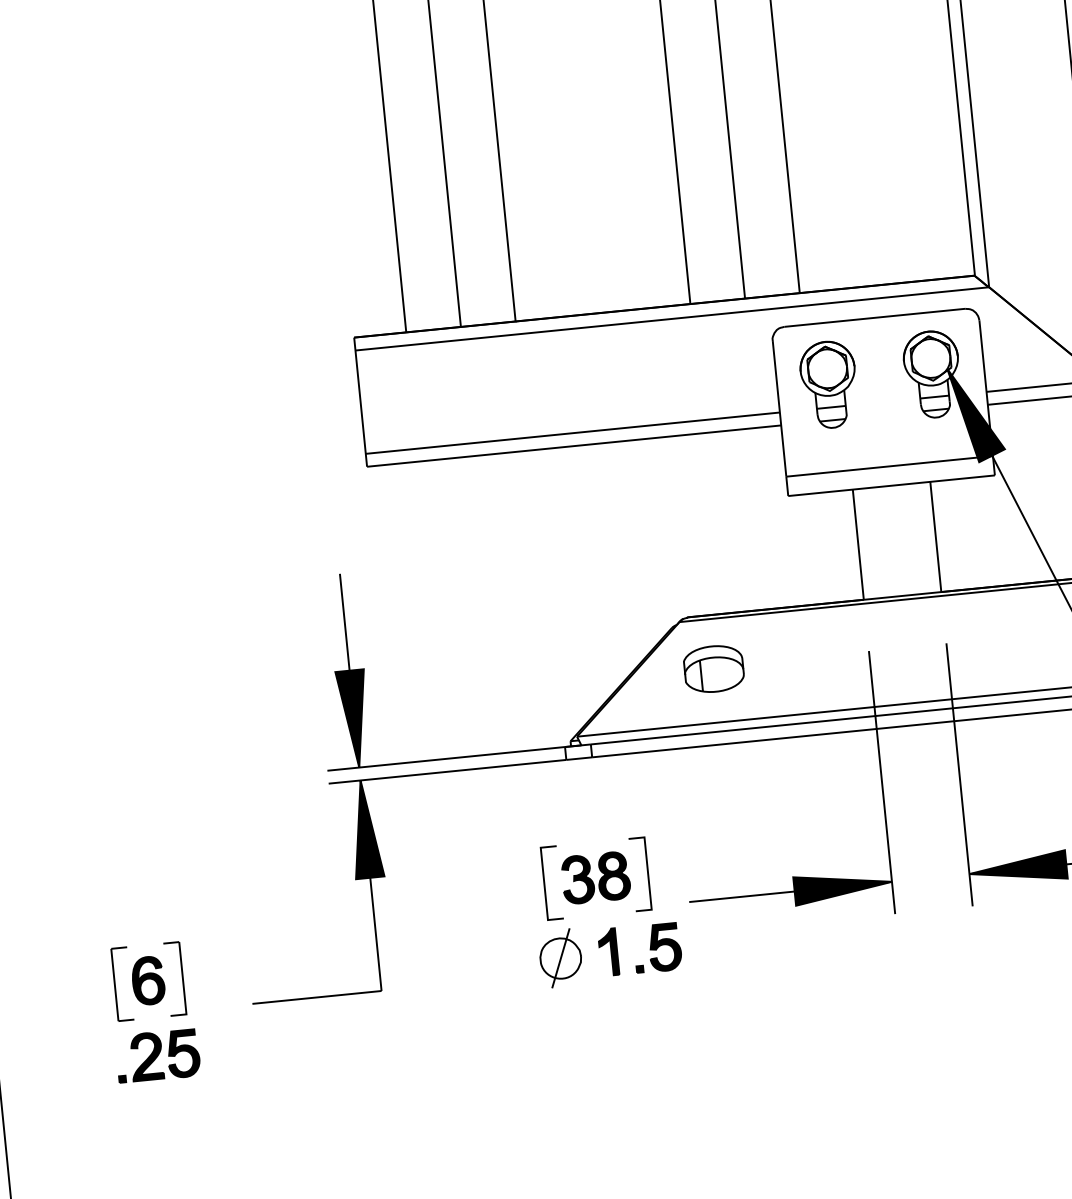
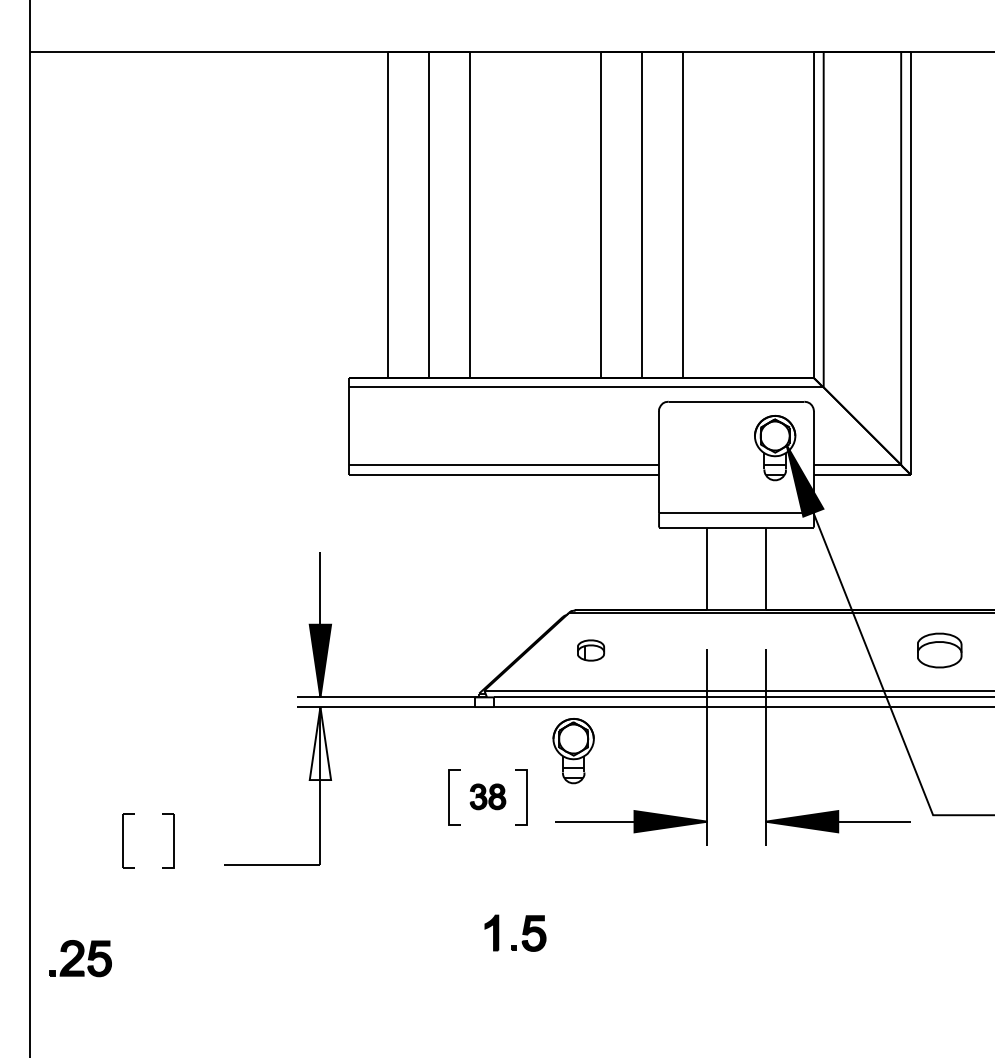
part: (828, 385) -> (573, 751), moved
part: (713, 669) -> (590, 650), size x0.6
fill: (365, 829) -> (320, 743), removed
part: (595, 877) -> (487, 796), size x0.7
part: (649, 947) -> (522, 932), moved
part: (560, 957) -> (455, 853), removed
part: (147, 980) -> (147, 839), removed
part: (157, 1055) -> (80, 958), moved

